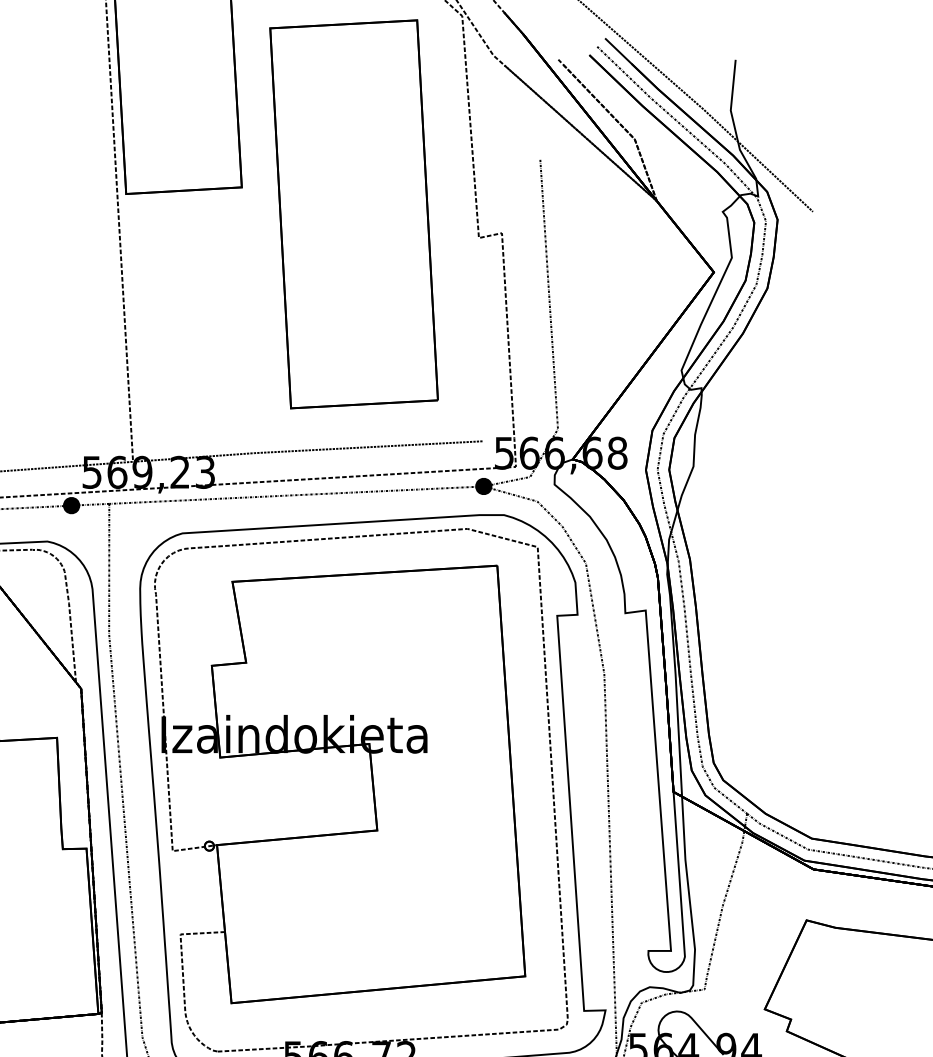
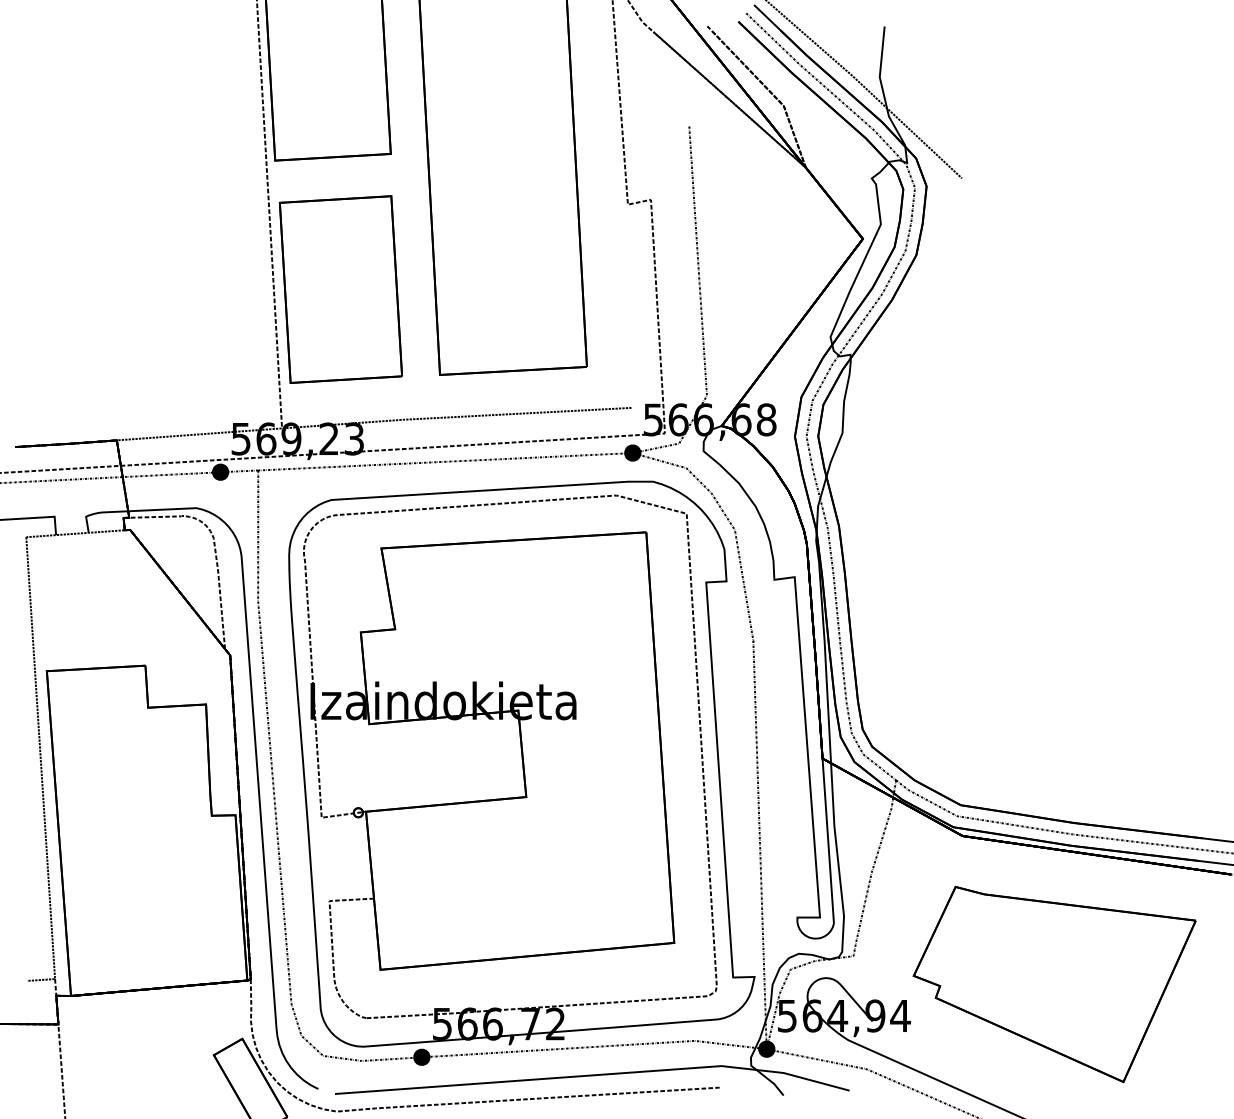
part: (191, 322) -> (340, 289), added

